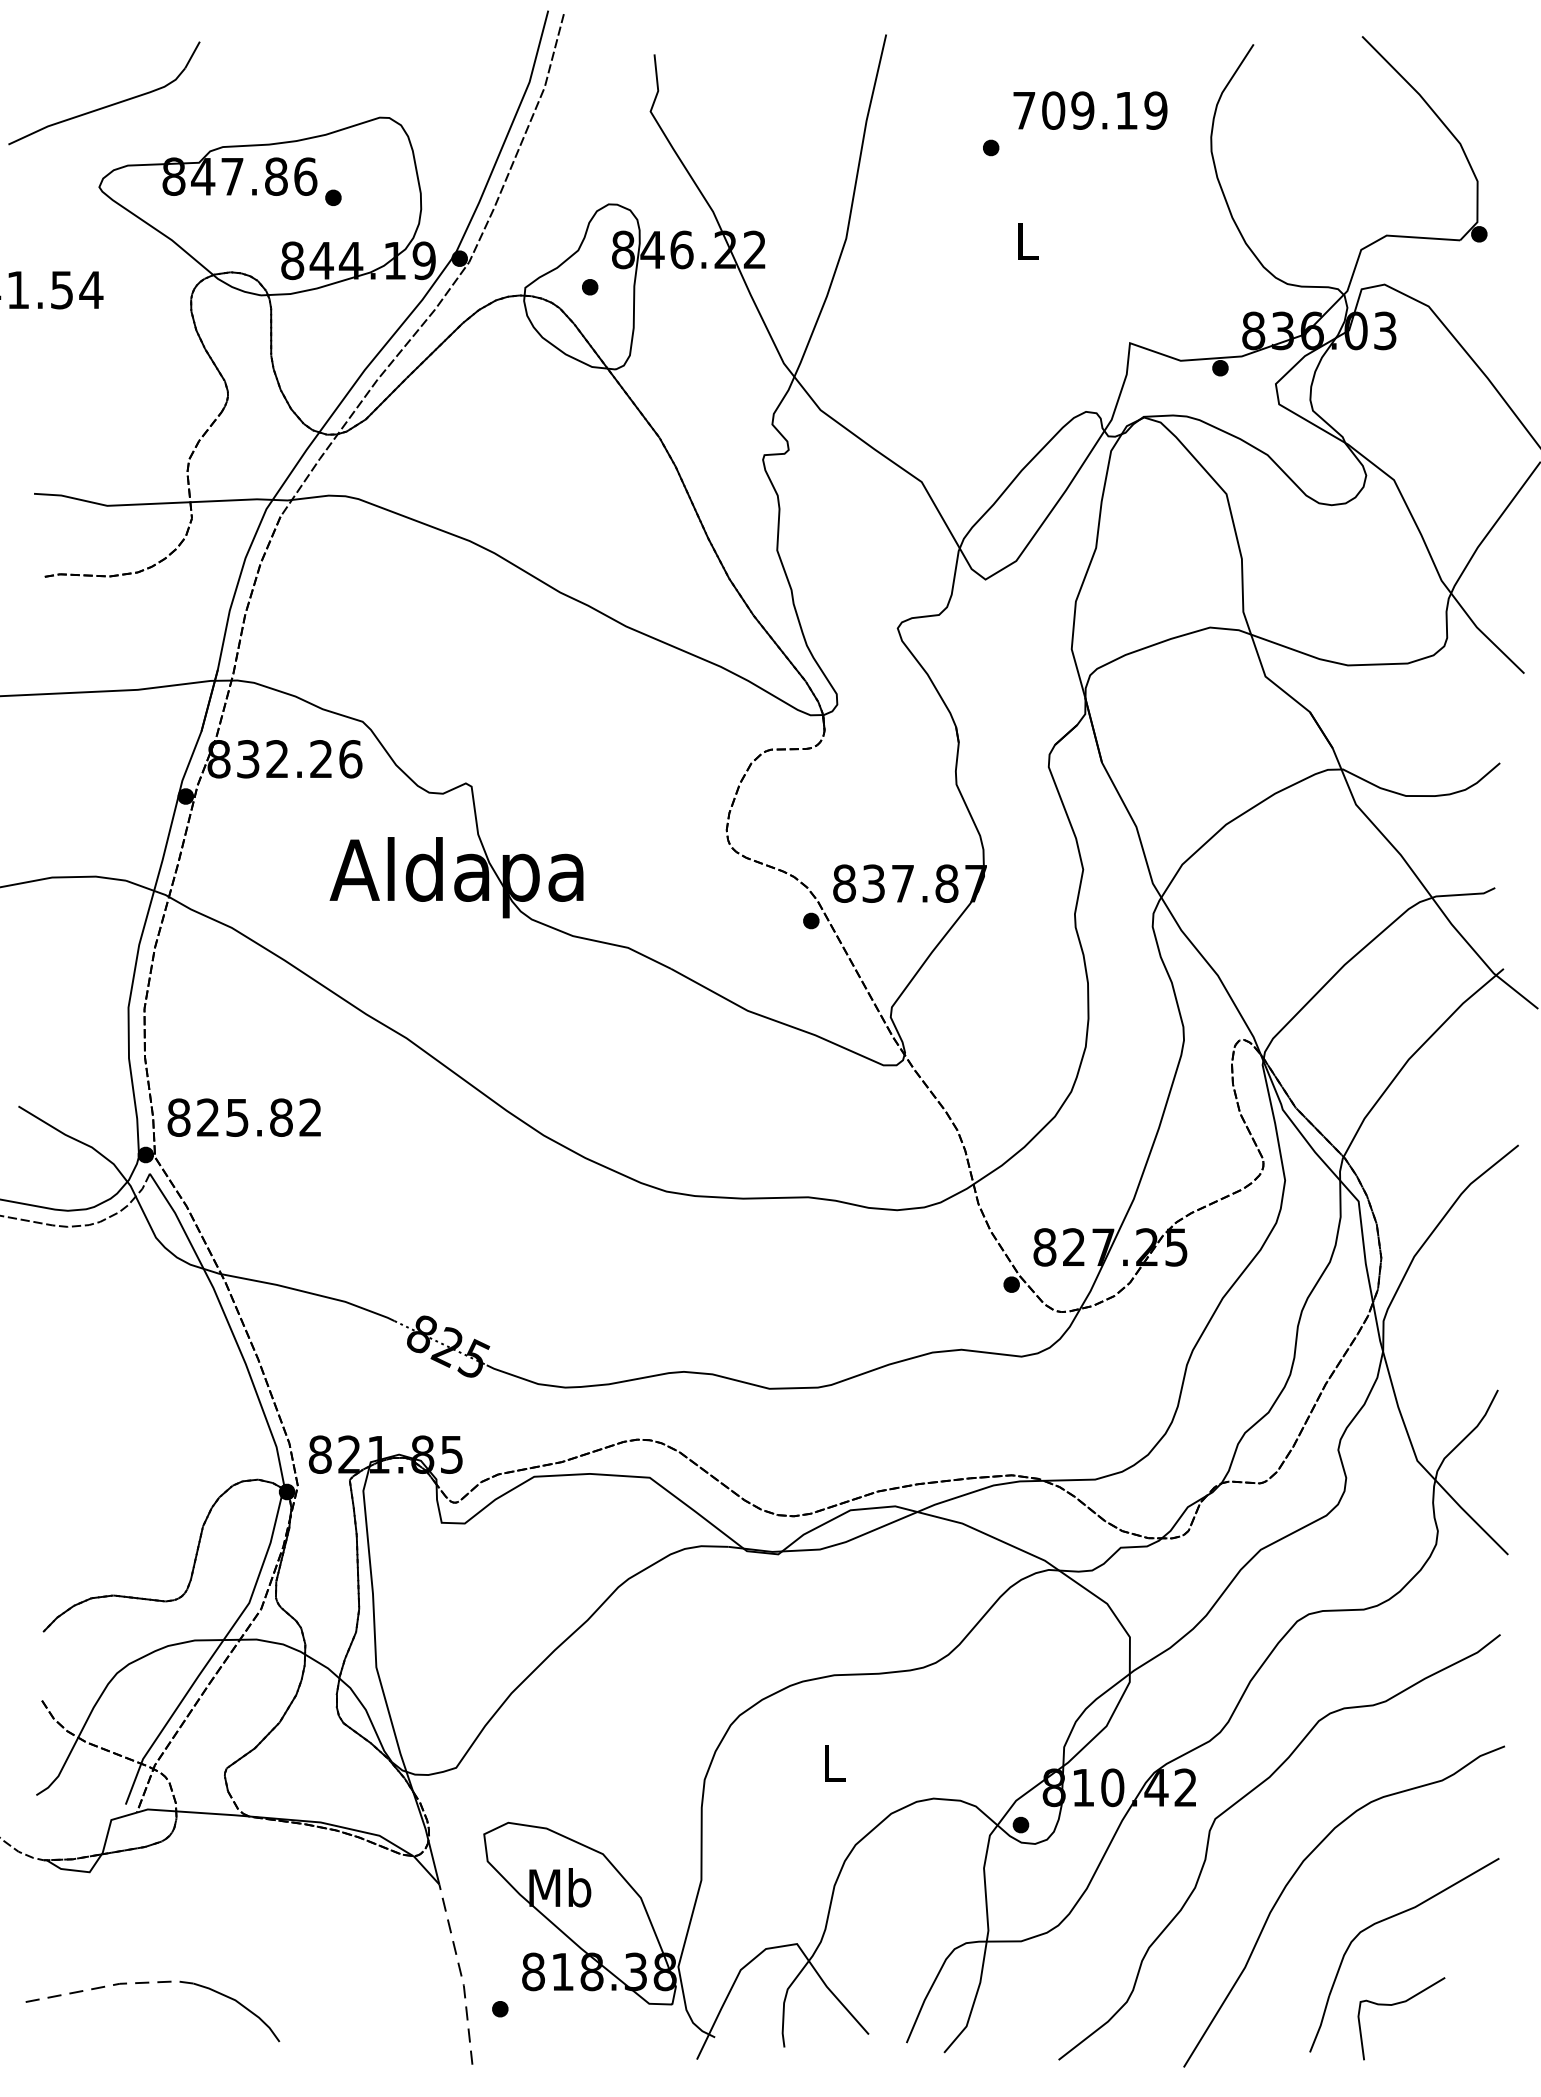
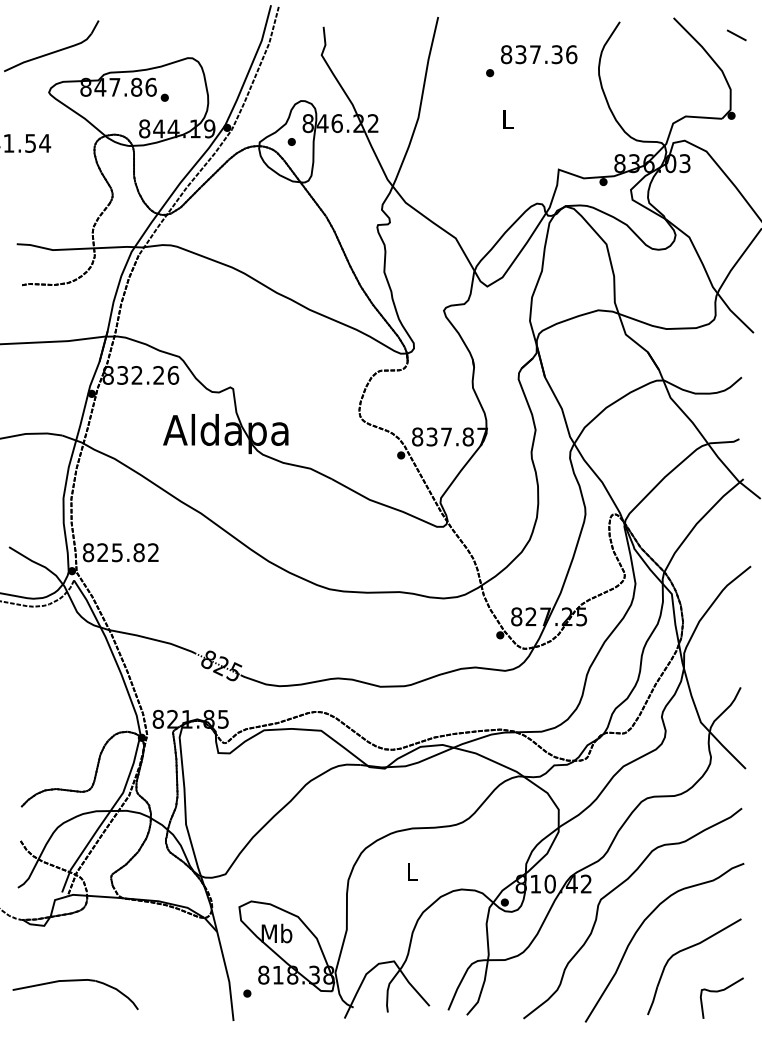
line: (1489, 71) -> (736, 35), added
text: (1090, 110) -> (539, 54), 709.19 -> 837.36
line: (460, 1974) -> (227, 976), dashed -> solid
line: (112, 1984) -> (55, 981), dashed -> solid
curve: (1394, 2006) -> (718, 992), moved

